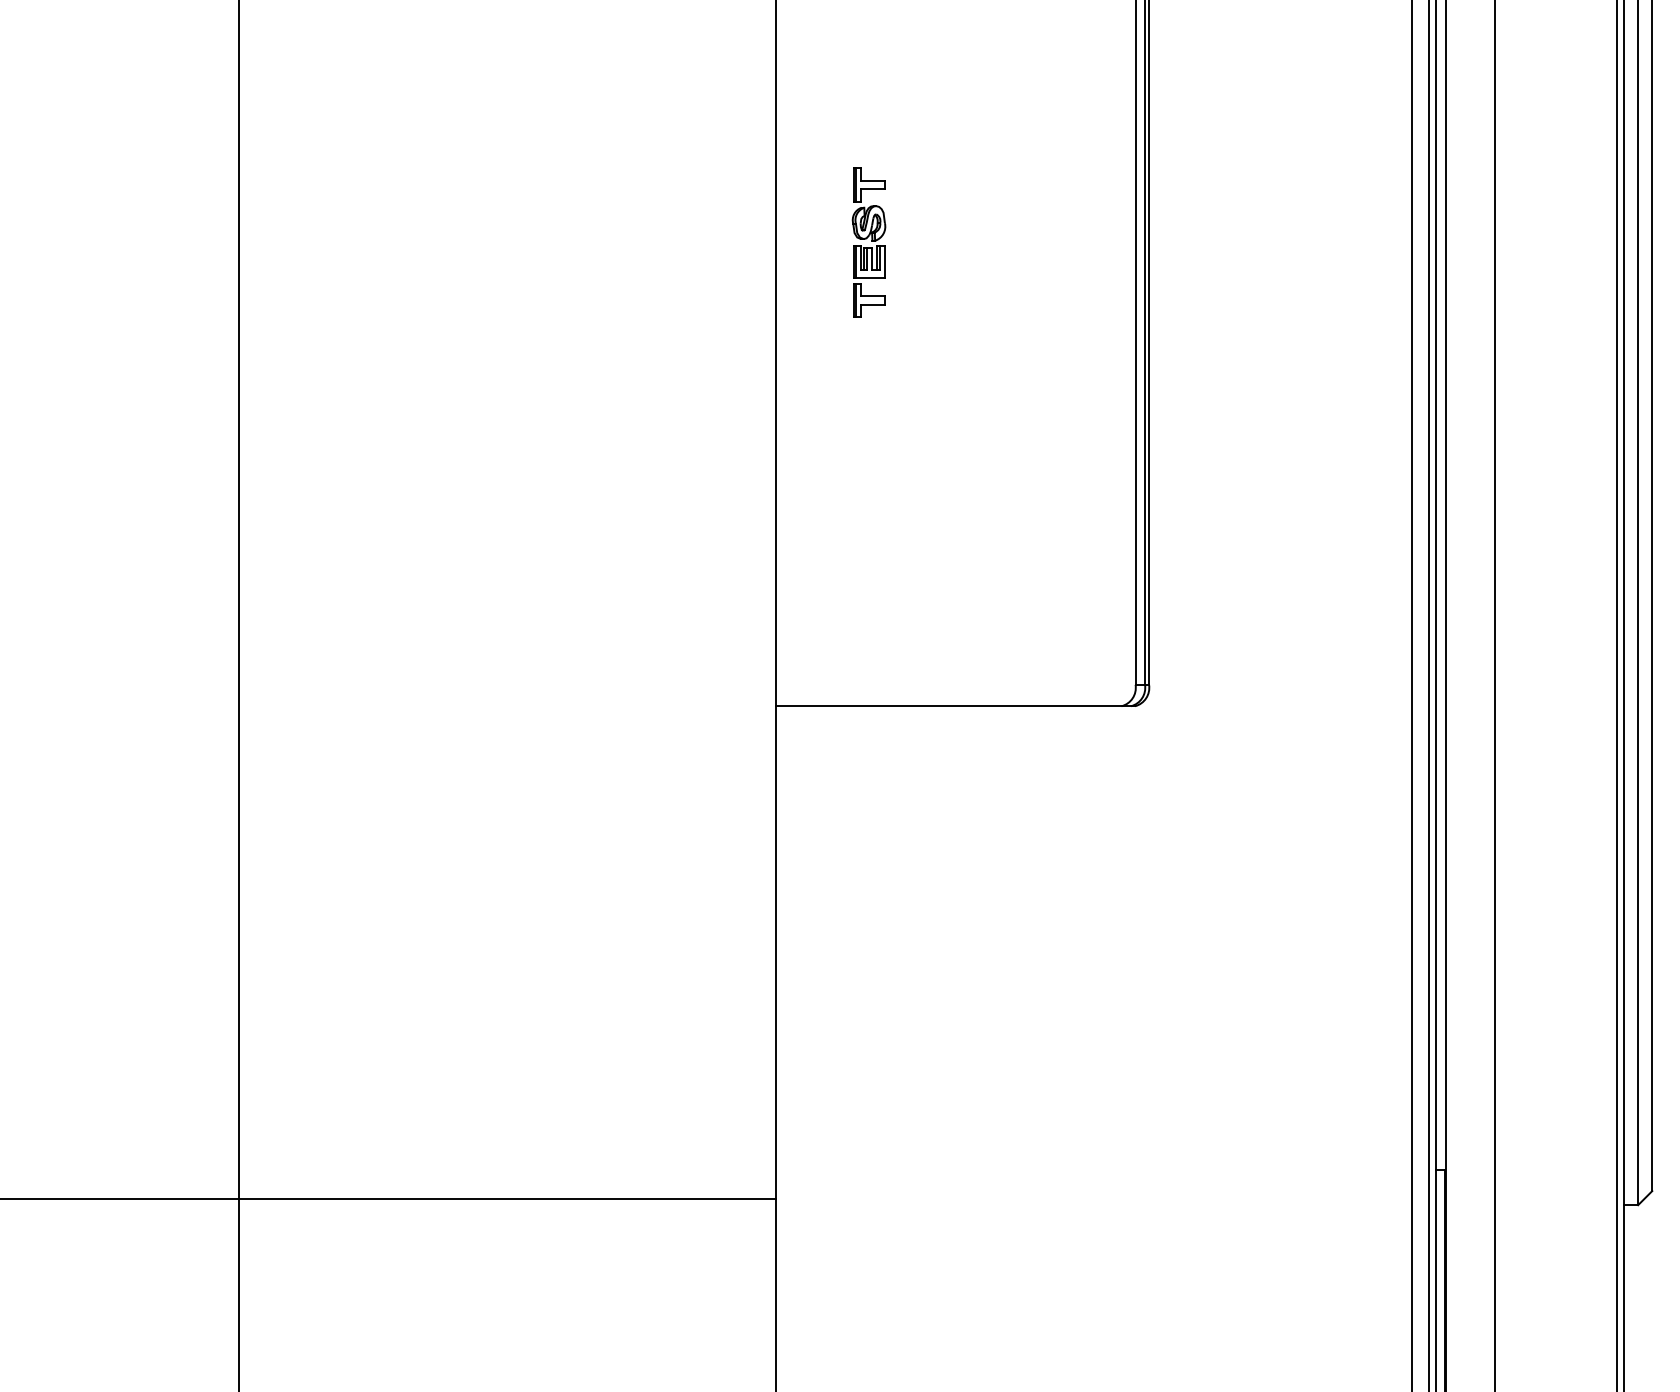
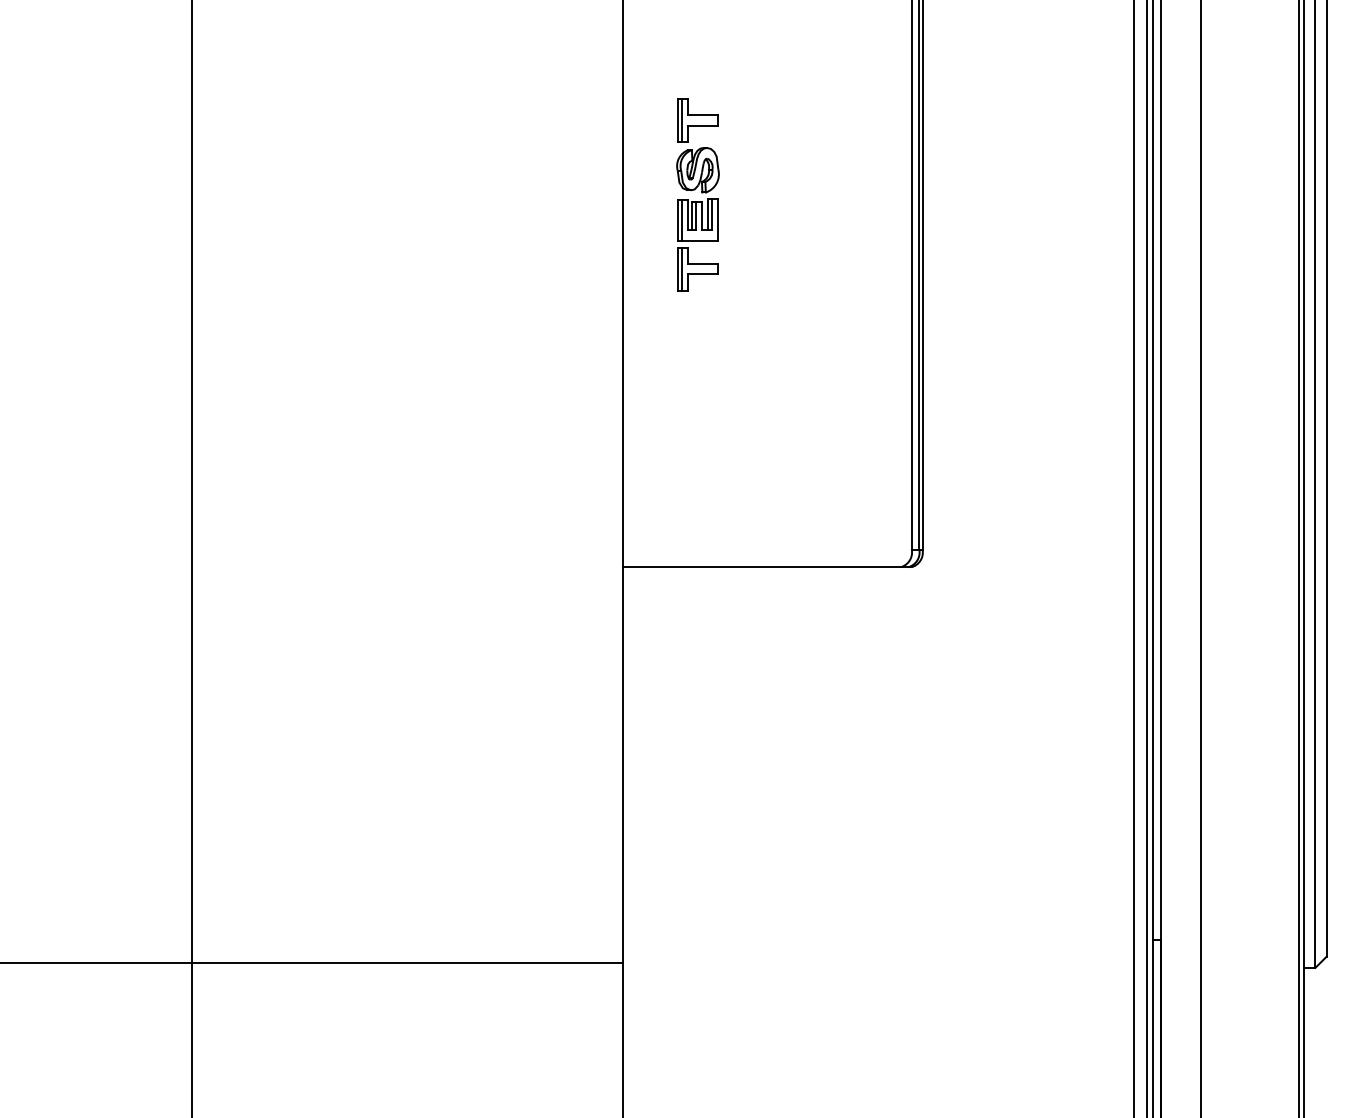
part: (868, 242) -> (697, 194), size x1.6

